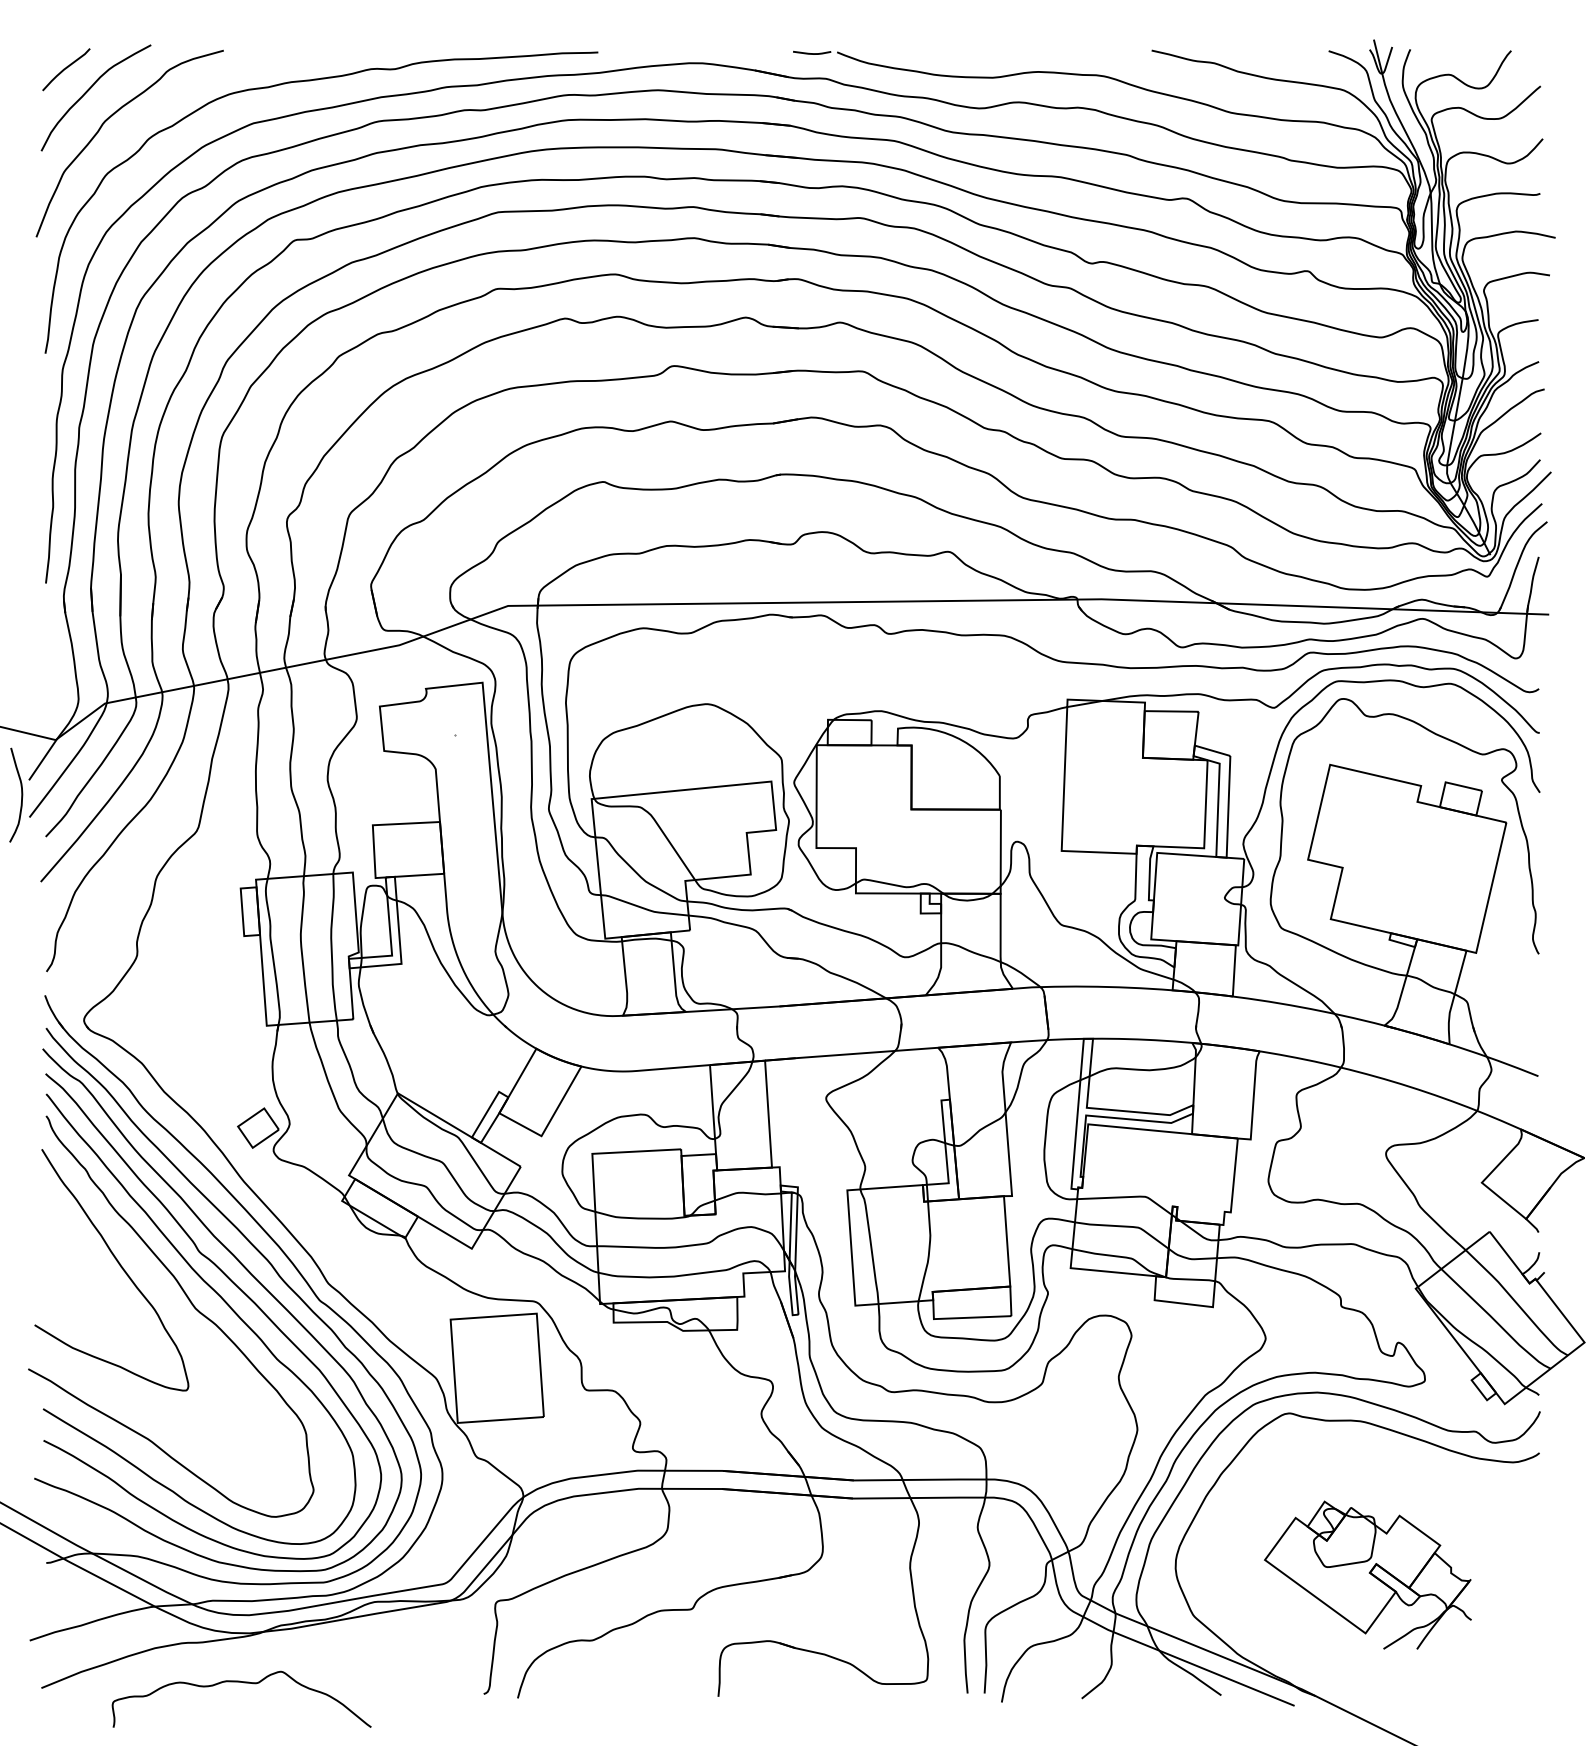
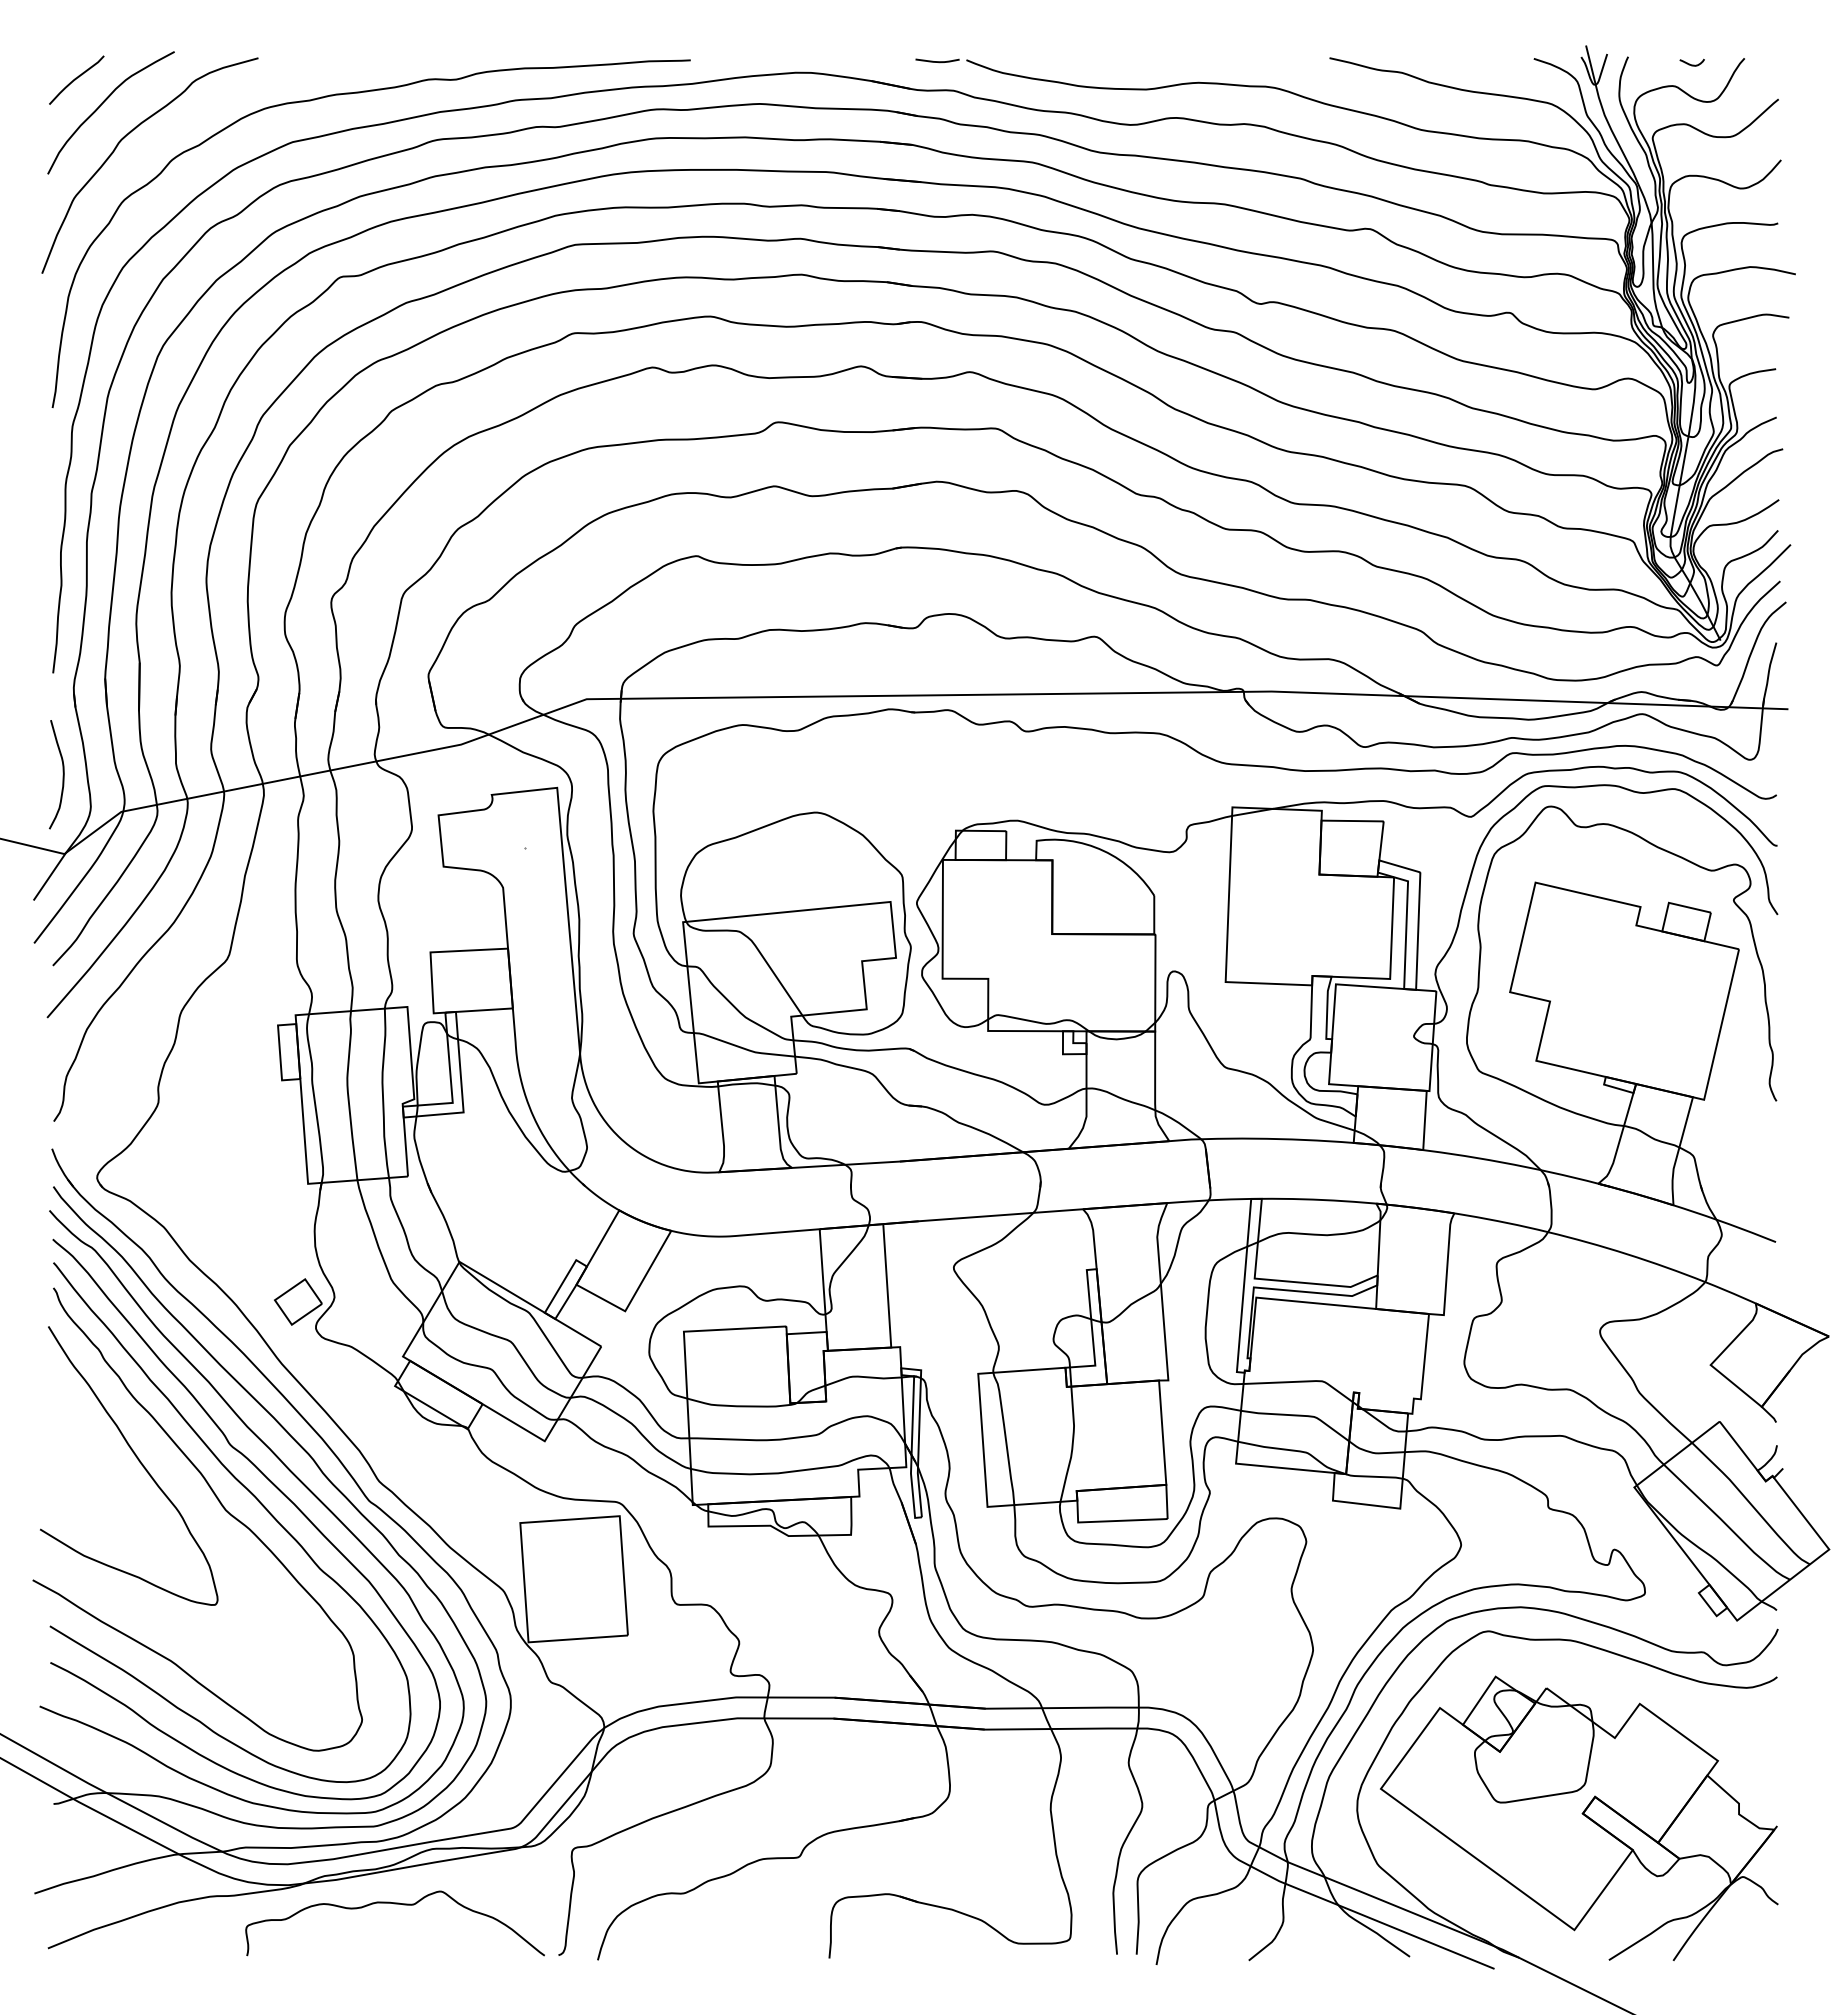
curve: (1465, 56) -> (1691, 64), added
curve: (21, 795) -> (62, 774), moved
part: (1368, 1574) -> (1579, 1817), size x1.67
curve: (241, 1682) -> (394, 1904), moved

